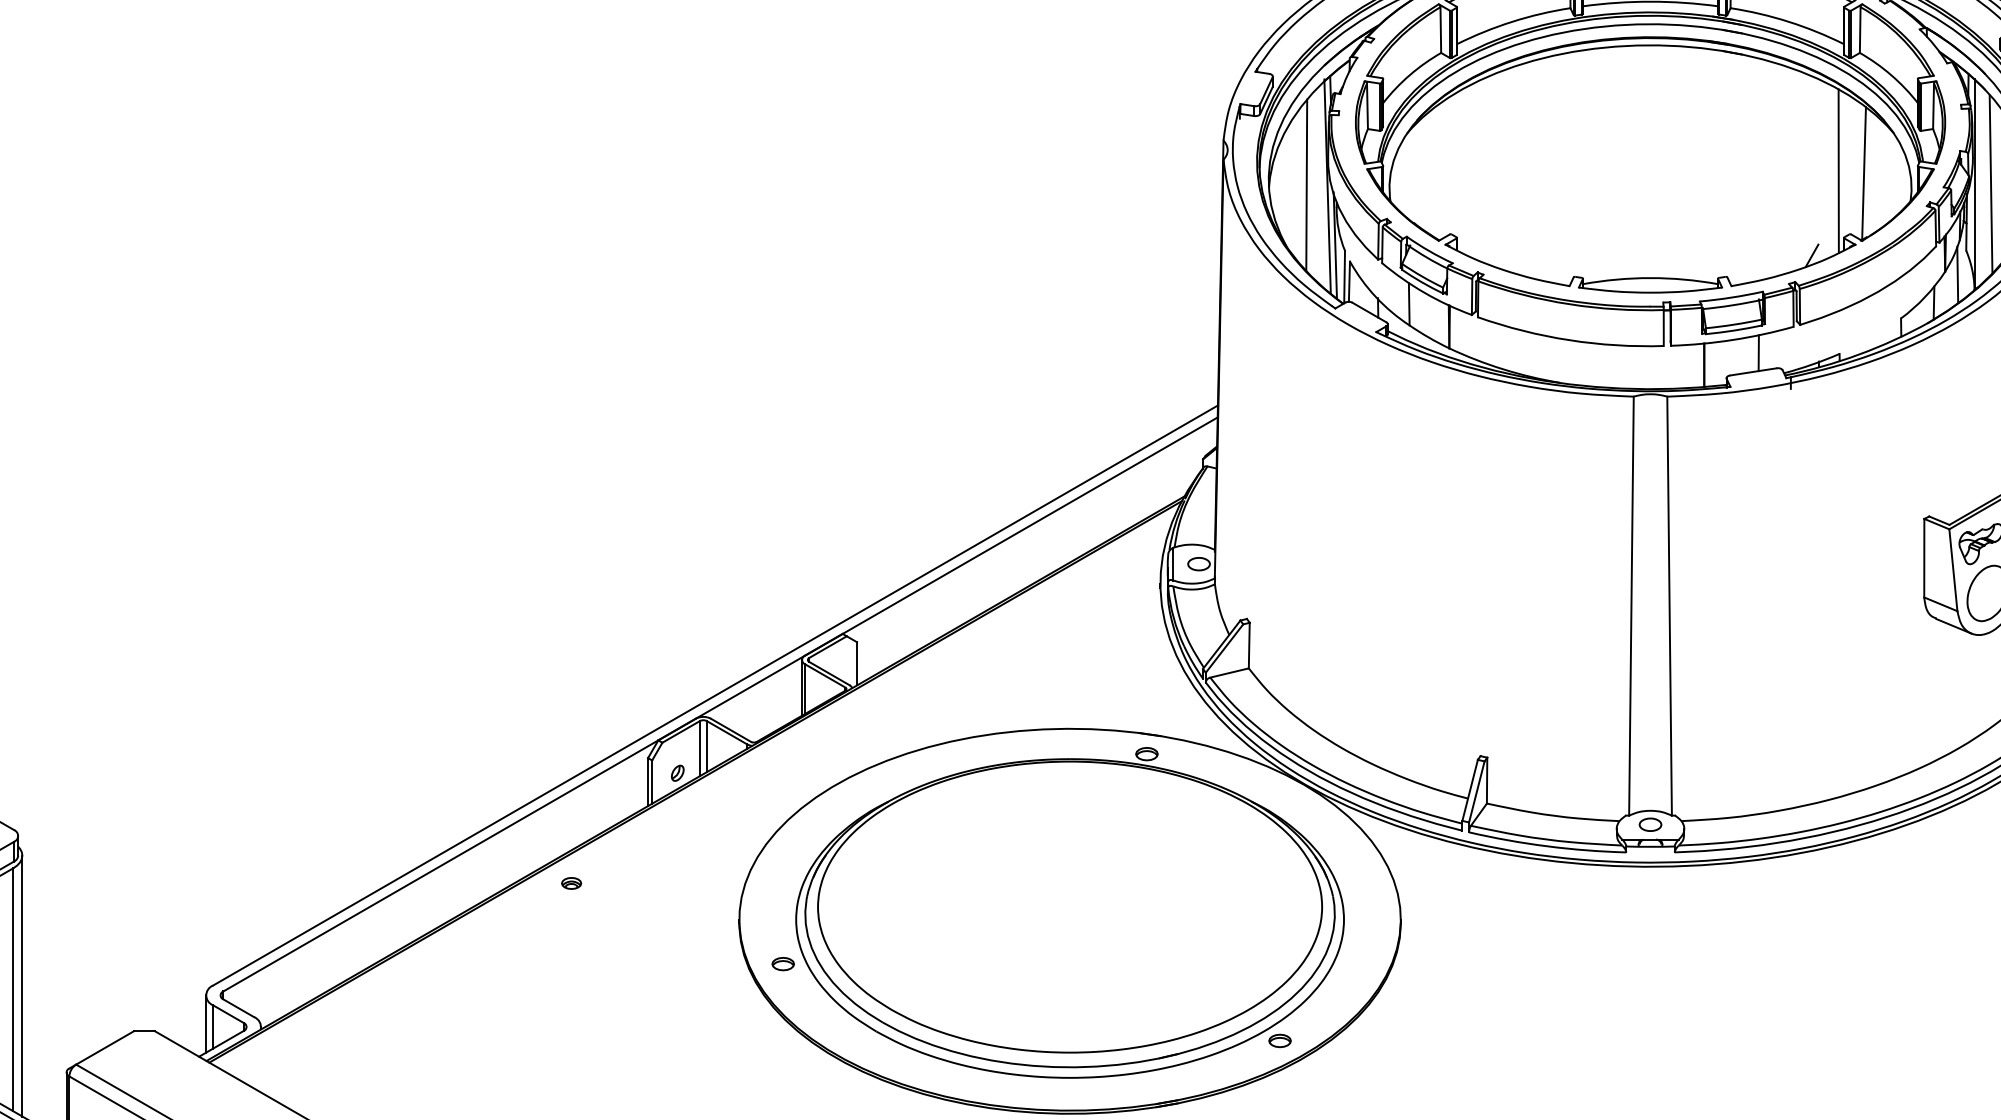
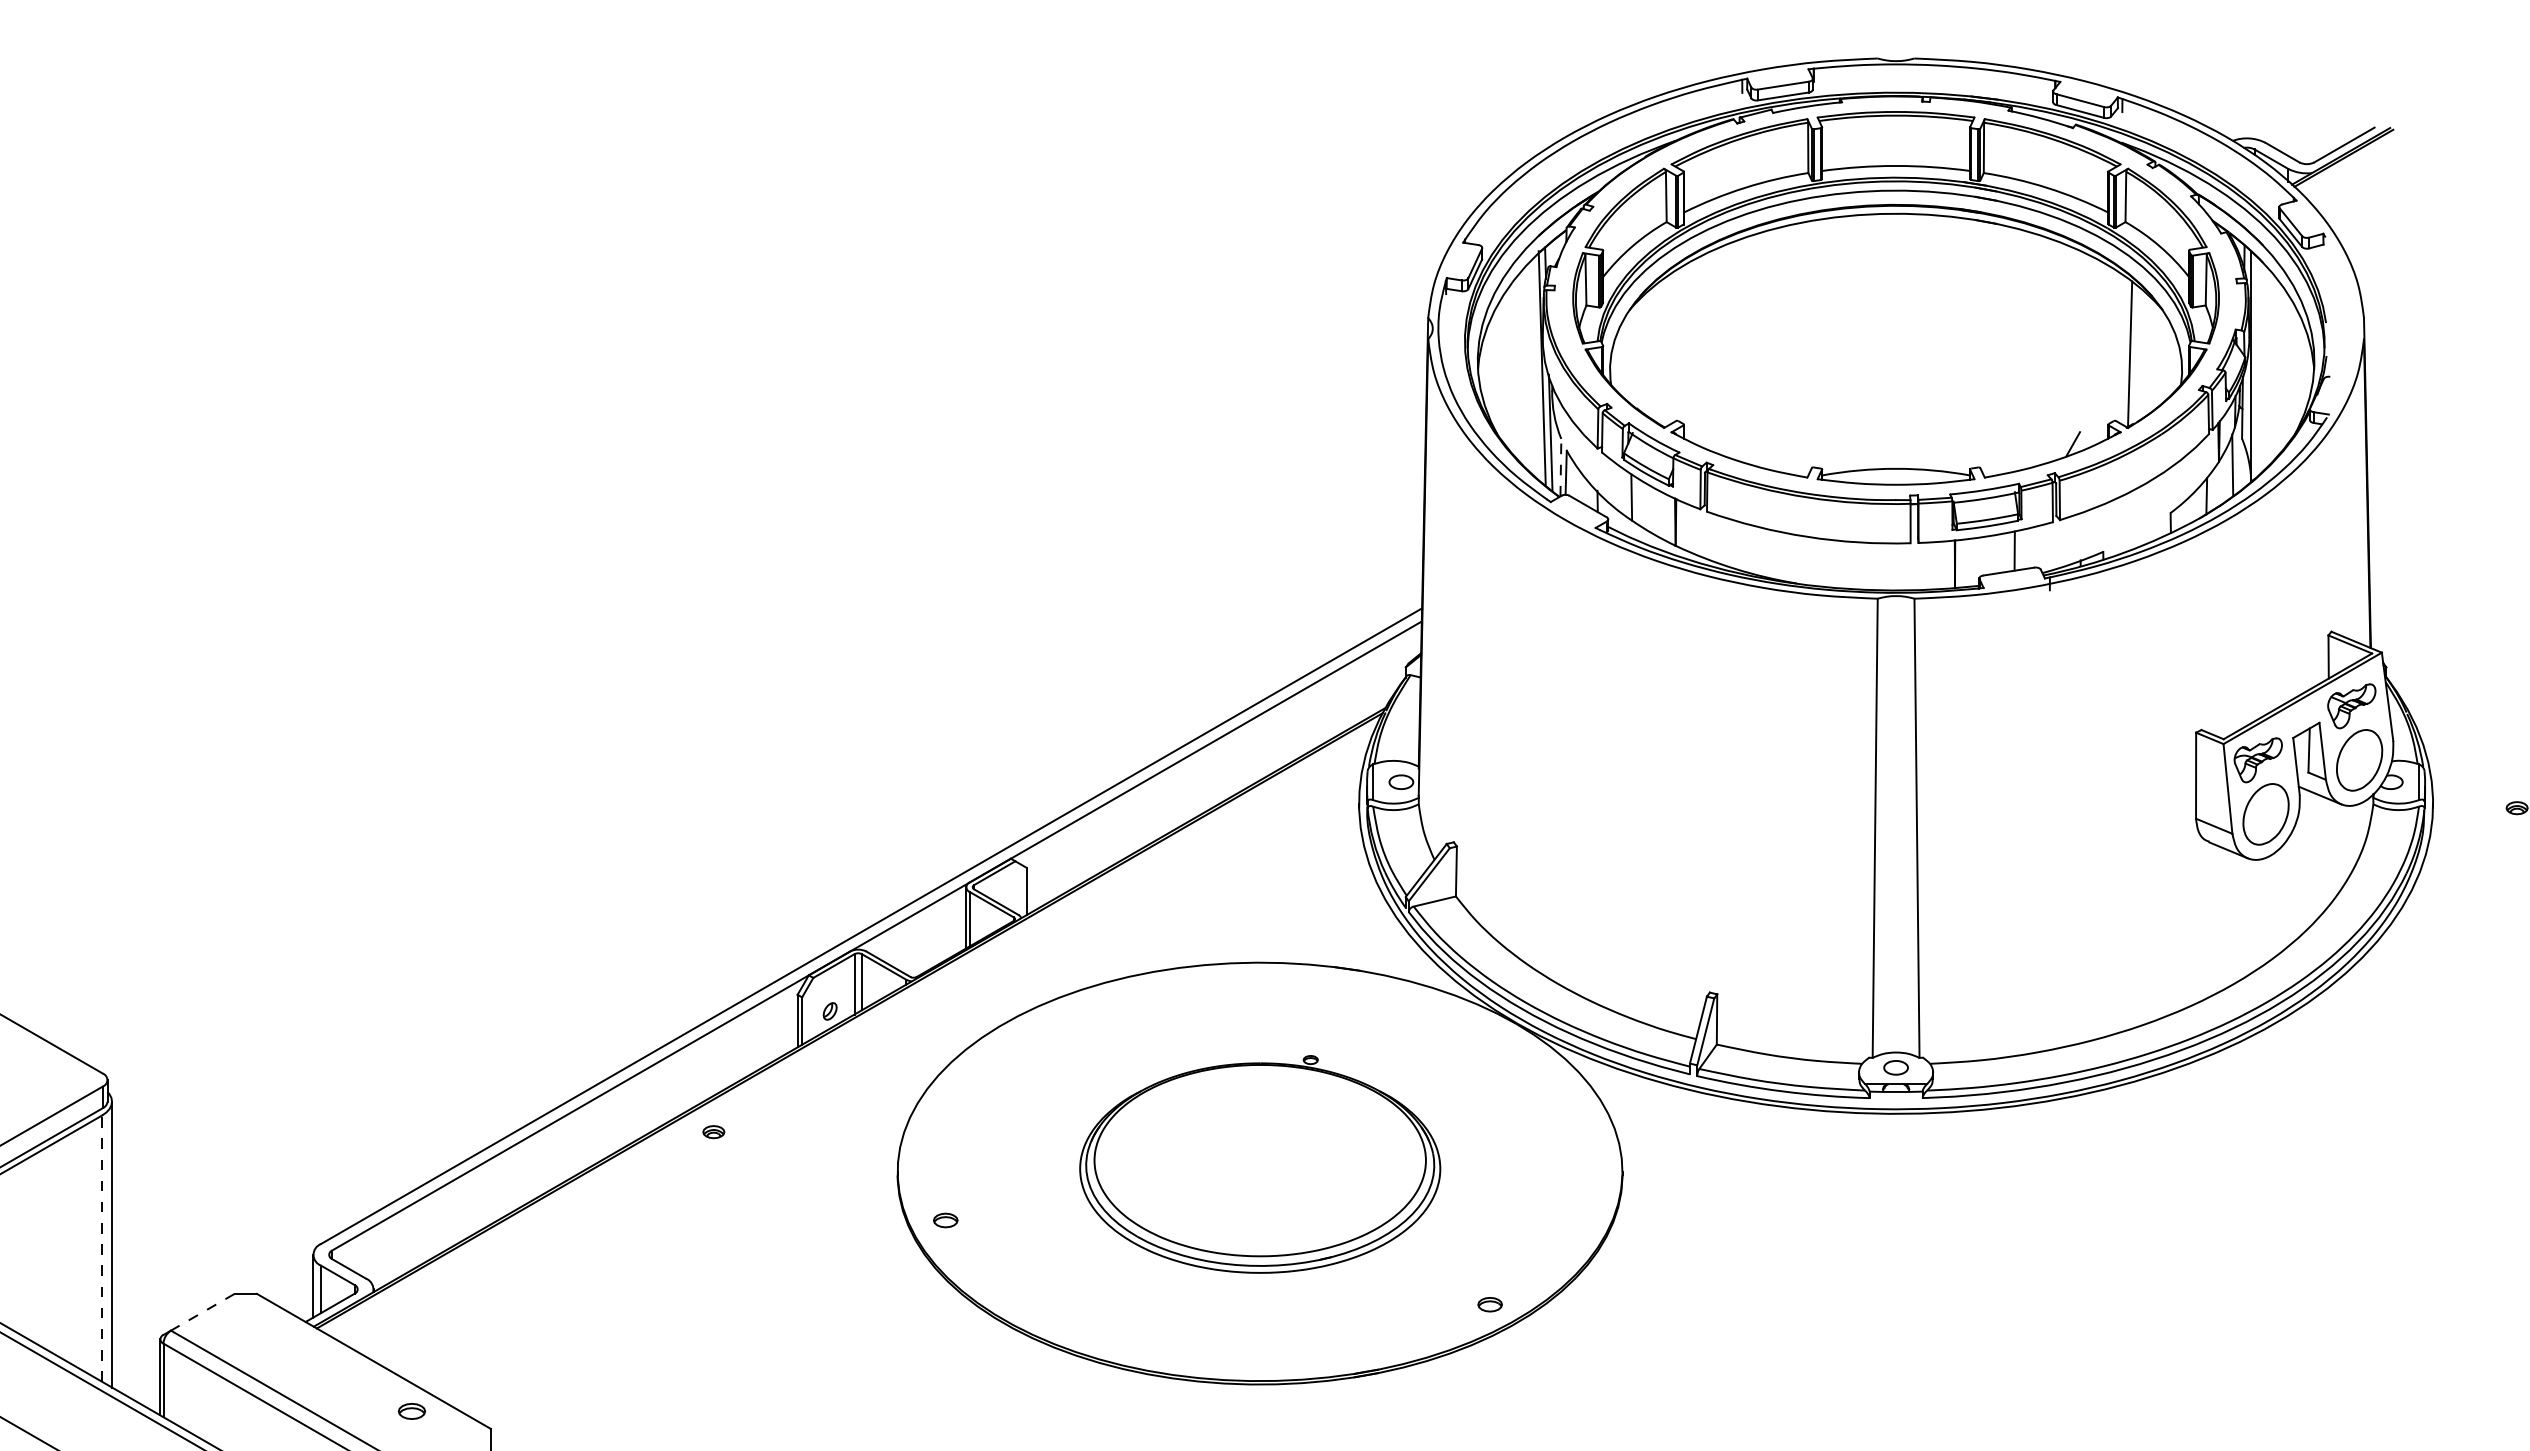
line: (1838, 171) -> (2102, 351), removed
line: (1990, 183) -> (2268, 365), removed
line: (1305, 184) -> (1518, 366), removed
line: (1344, 276) -> (1560, 467), solid -> dashed
part: (1070, 912) -> (1260, 1164), size x0.6
line: (13, 989) -> (102, 1248), solid -> dashed
line: (104, 1048) -> (202, 1312), solid -> dashed

